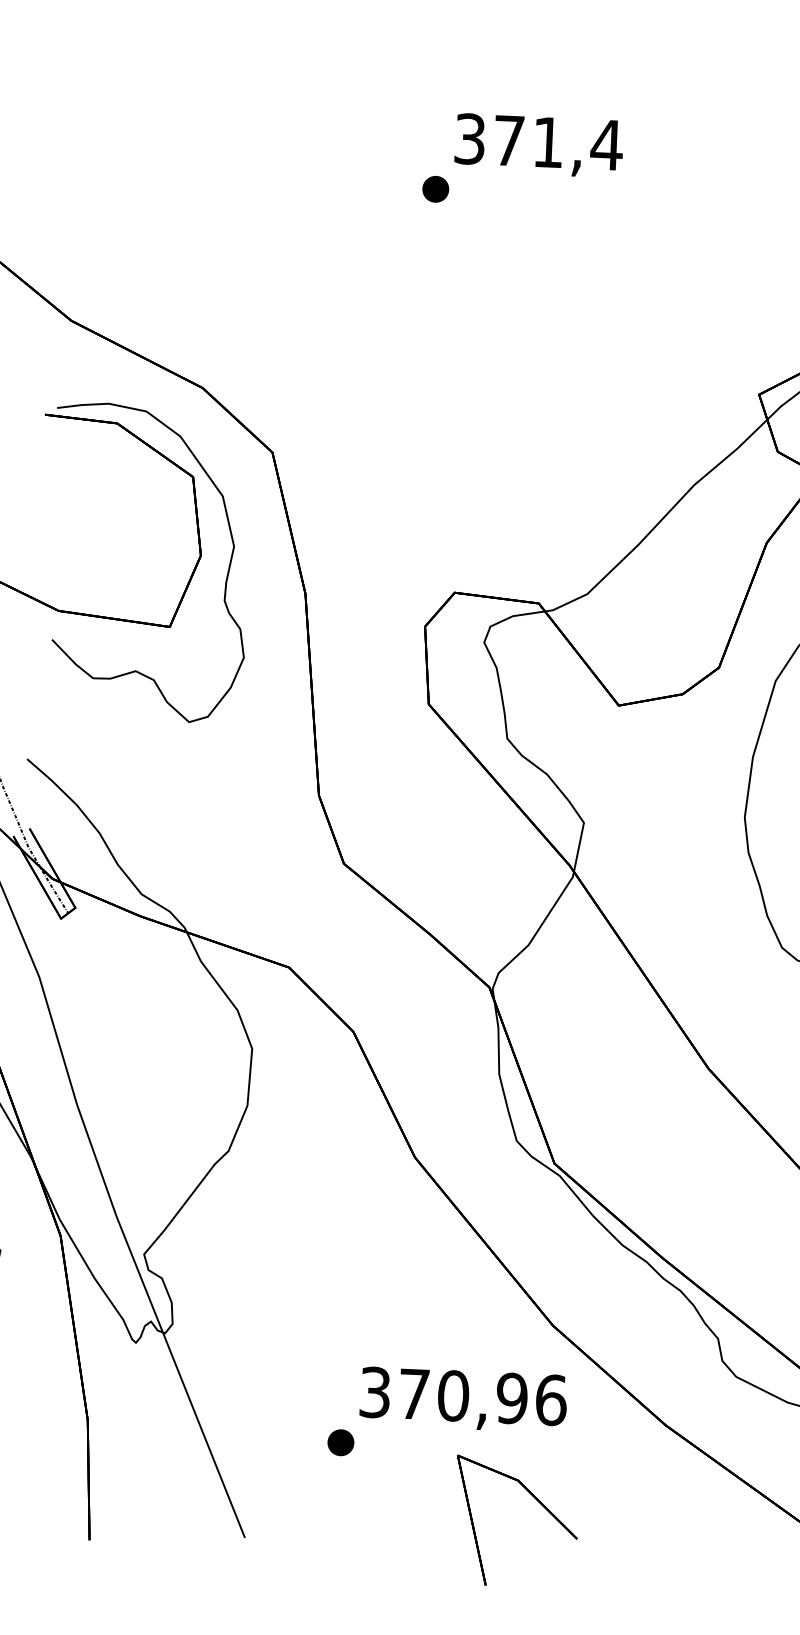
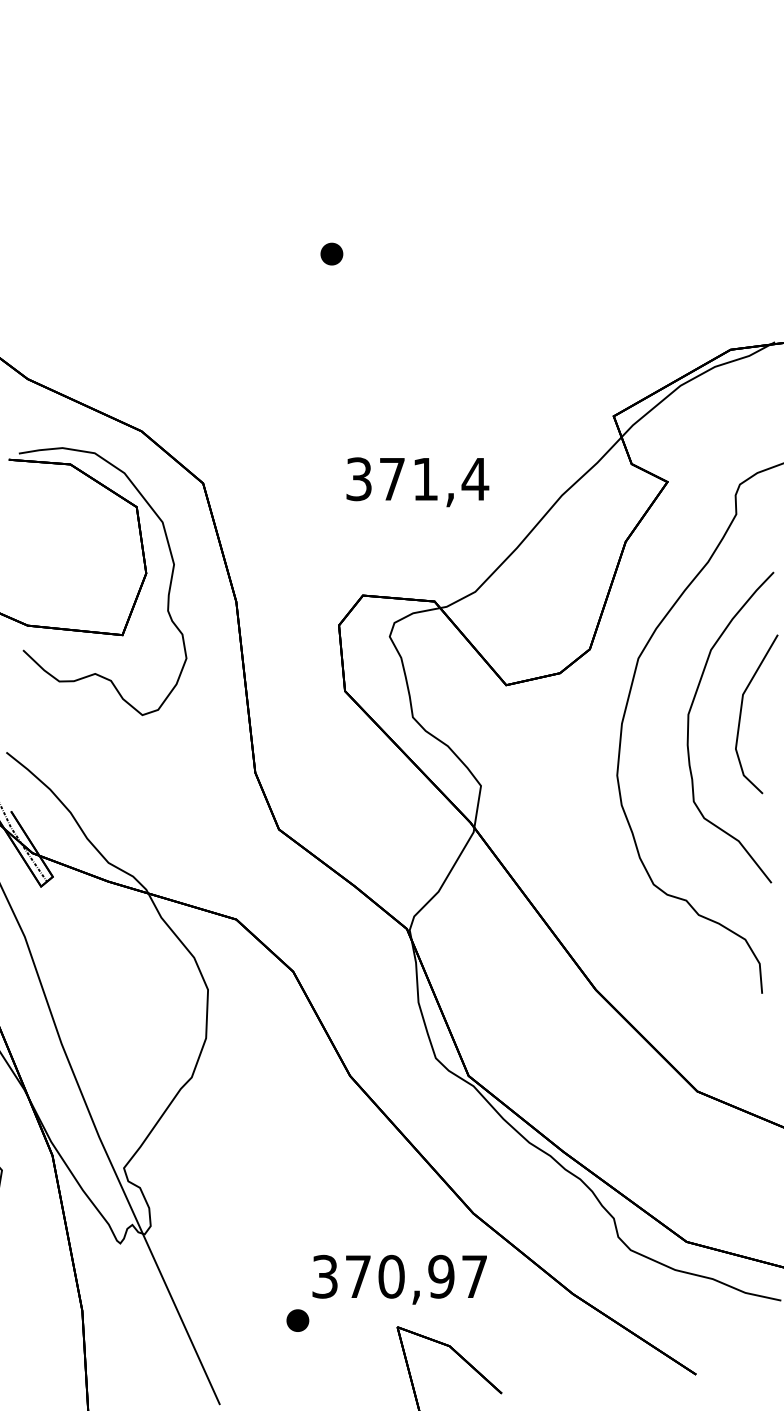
text: (538, 145) -> (417, 482), moved
text: (551, 1399) -> (474, 1276), 370,96 -> 370,97

